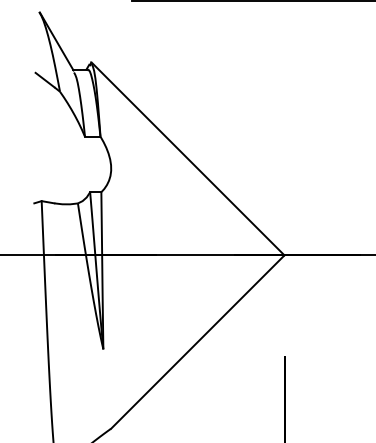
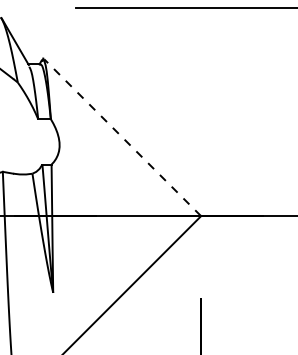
line: (188, 159) -> (122, 137), solid -> dashed

